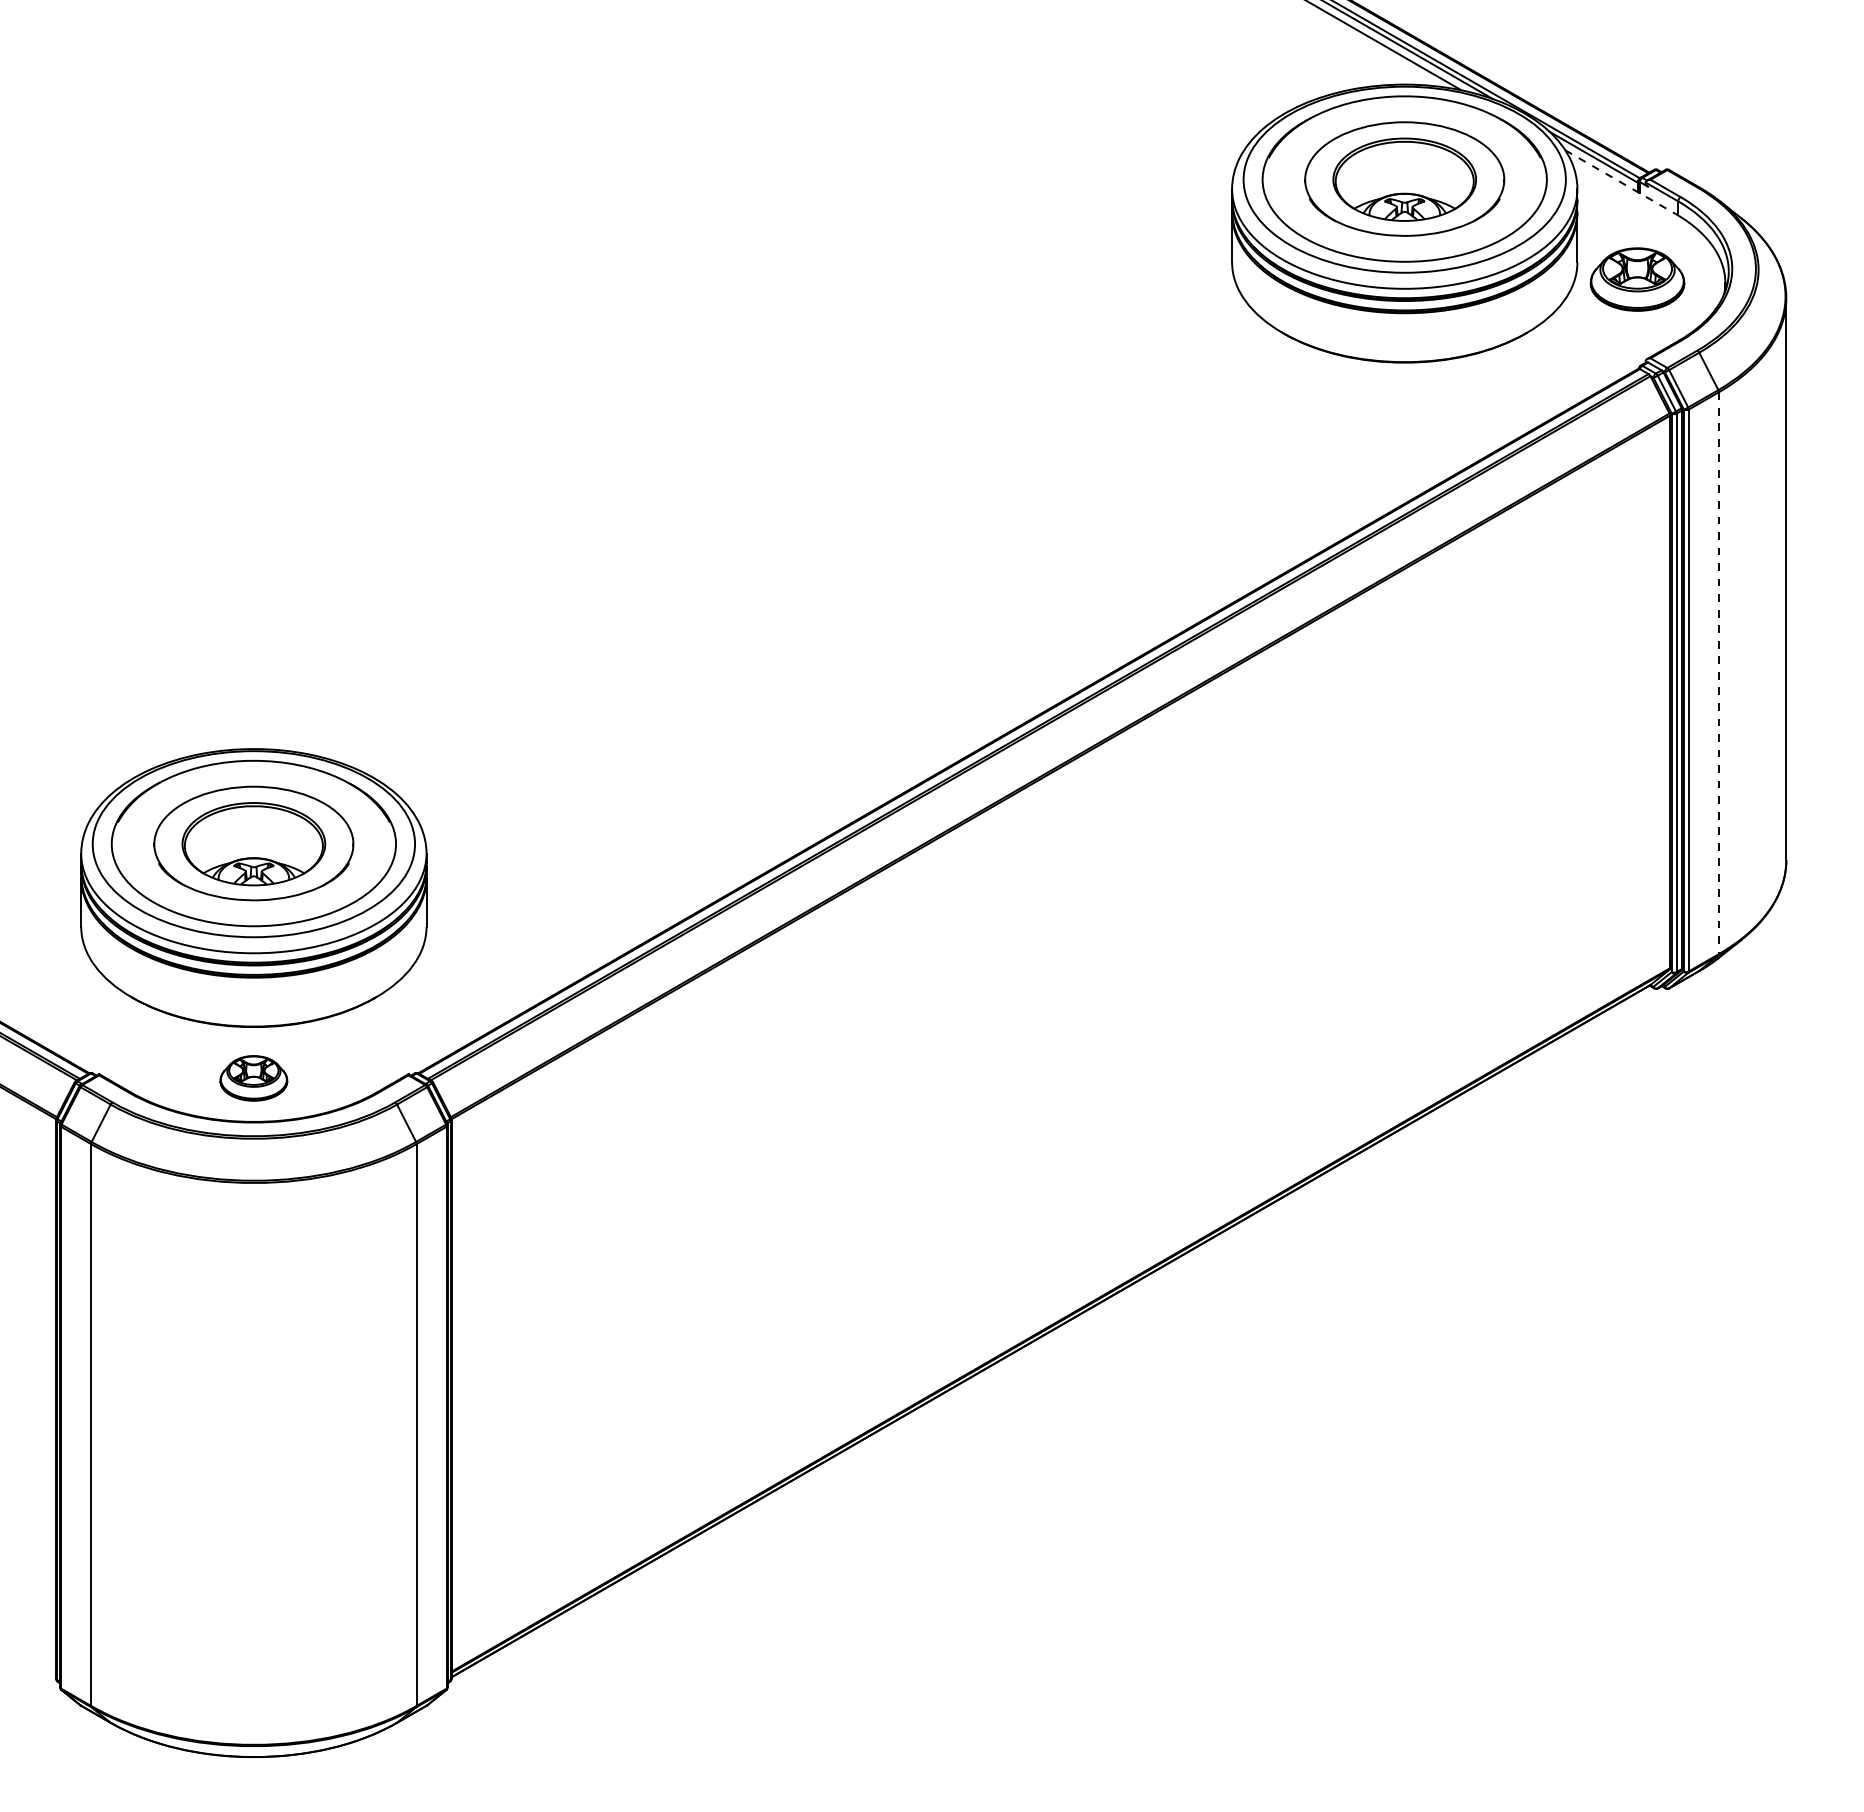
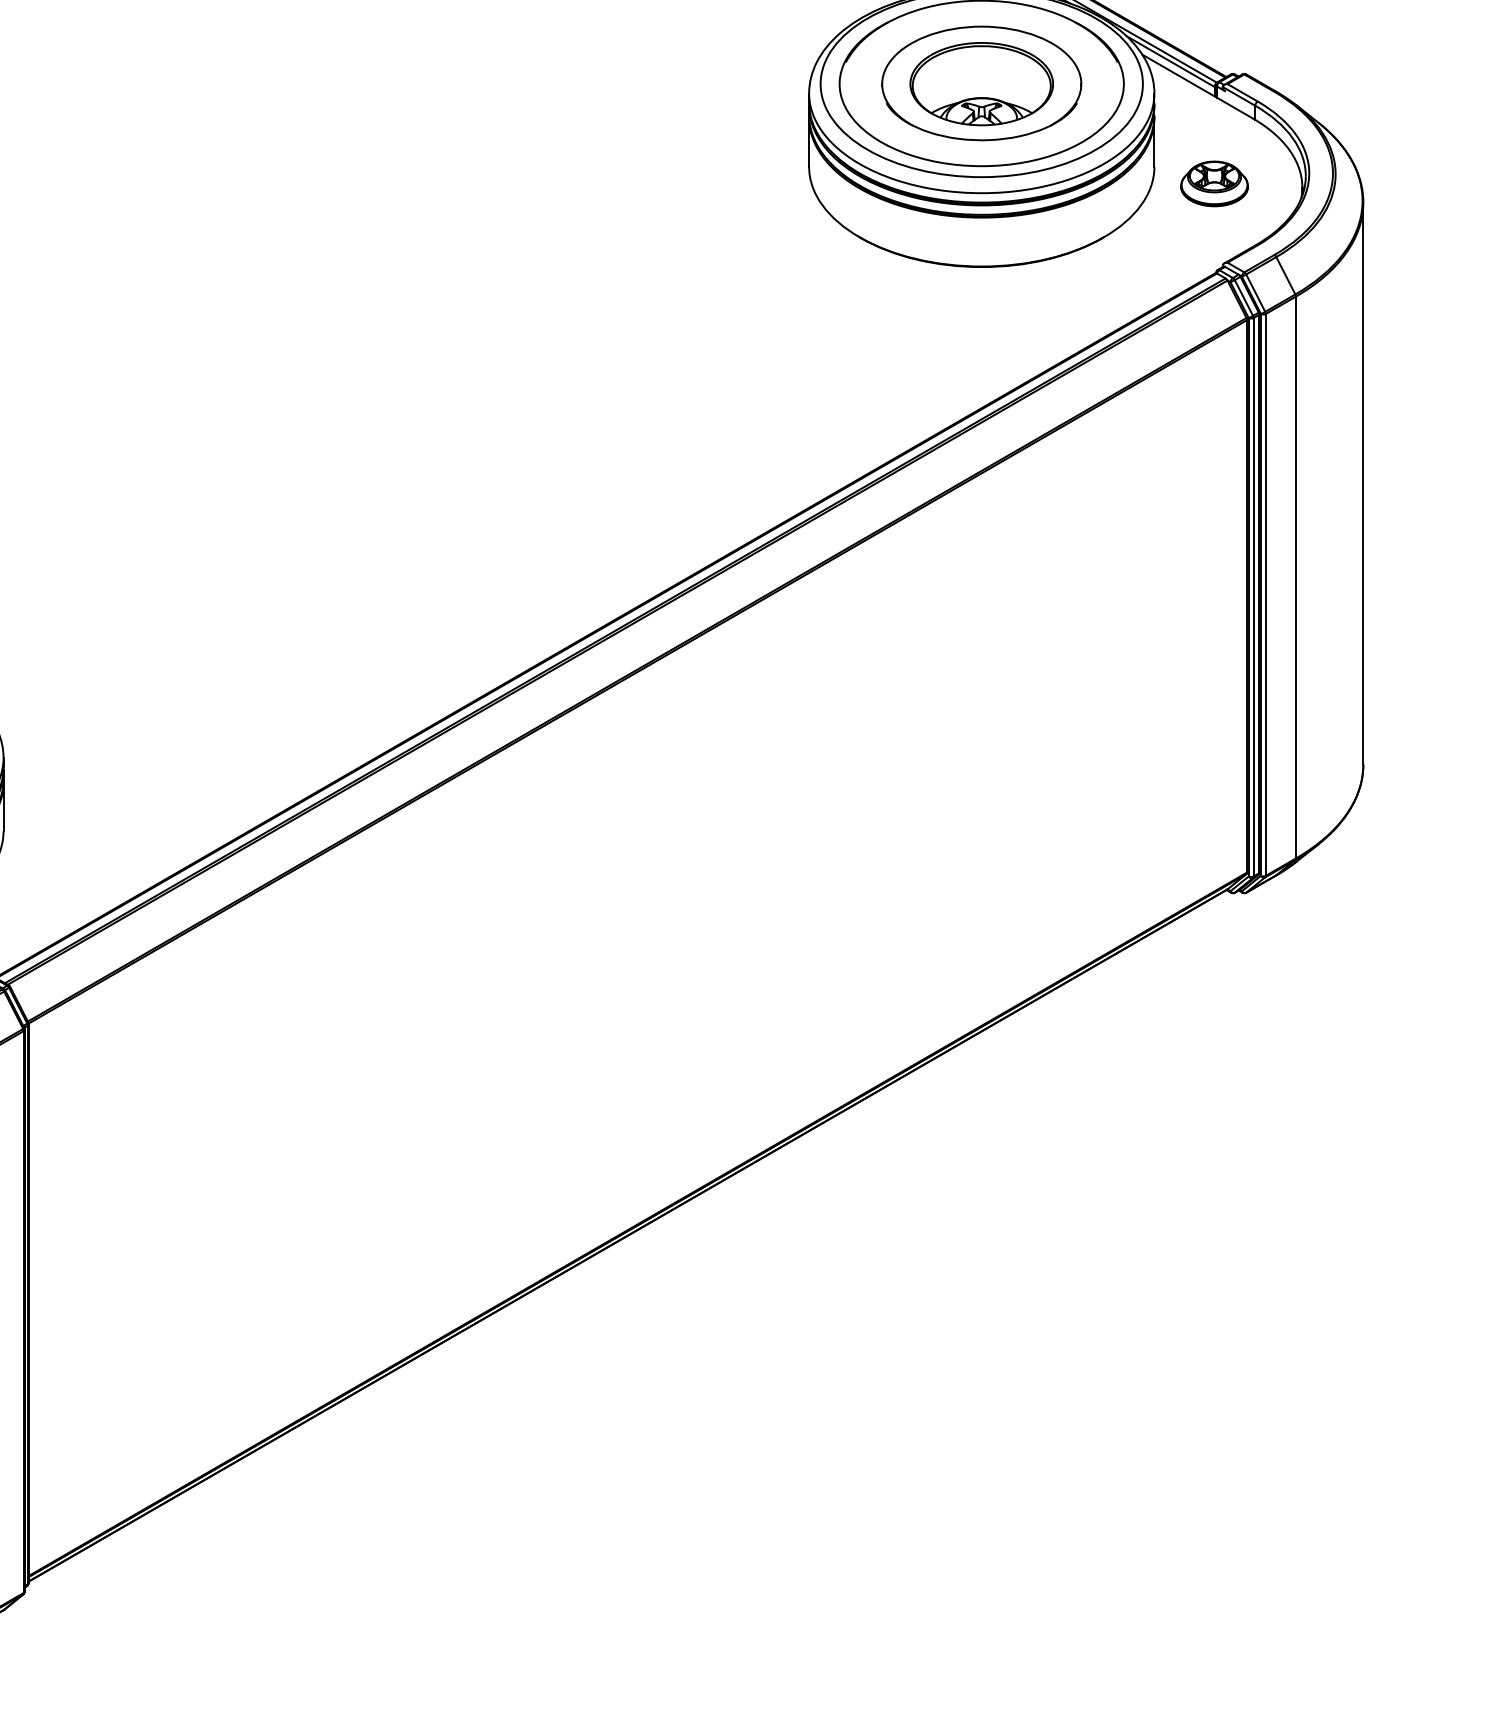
line: (1620, 182) -> (1197, 86), dashed -> solid
part: (1637, 279) -> (1214, 183), size x0.71
line: (1718, 673) -> (1295, 577), dashed -> solid

